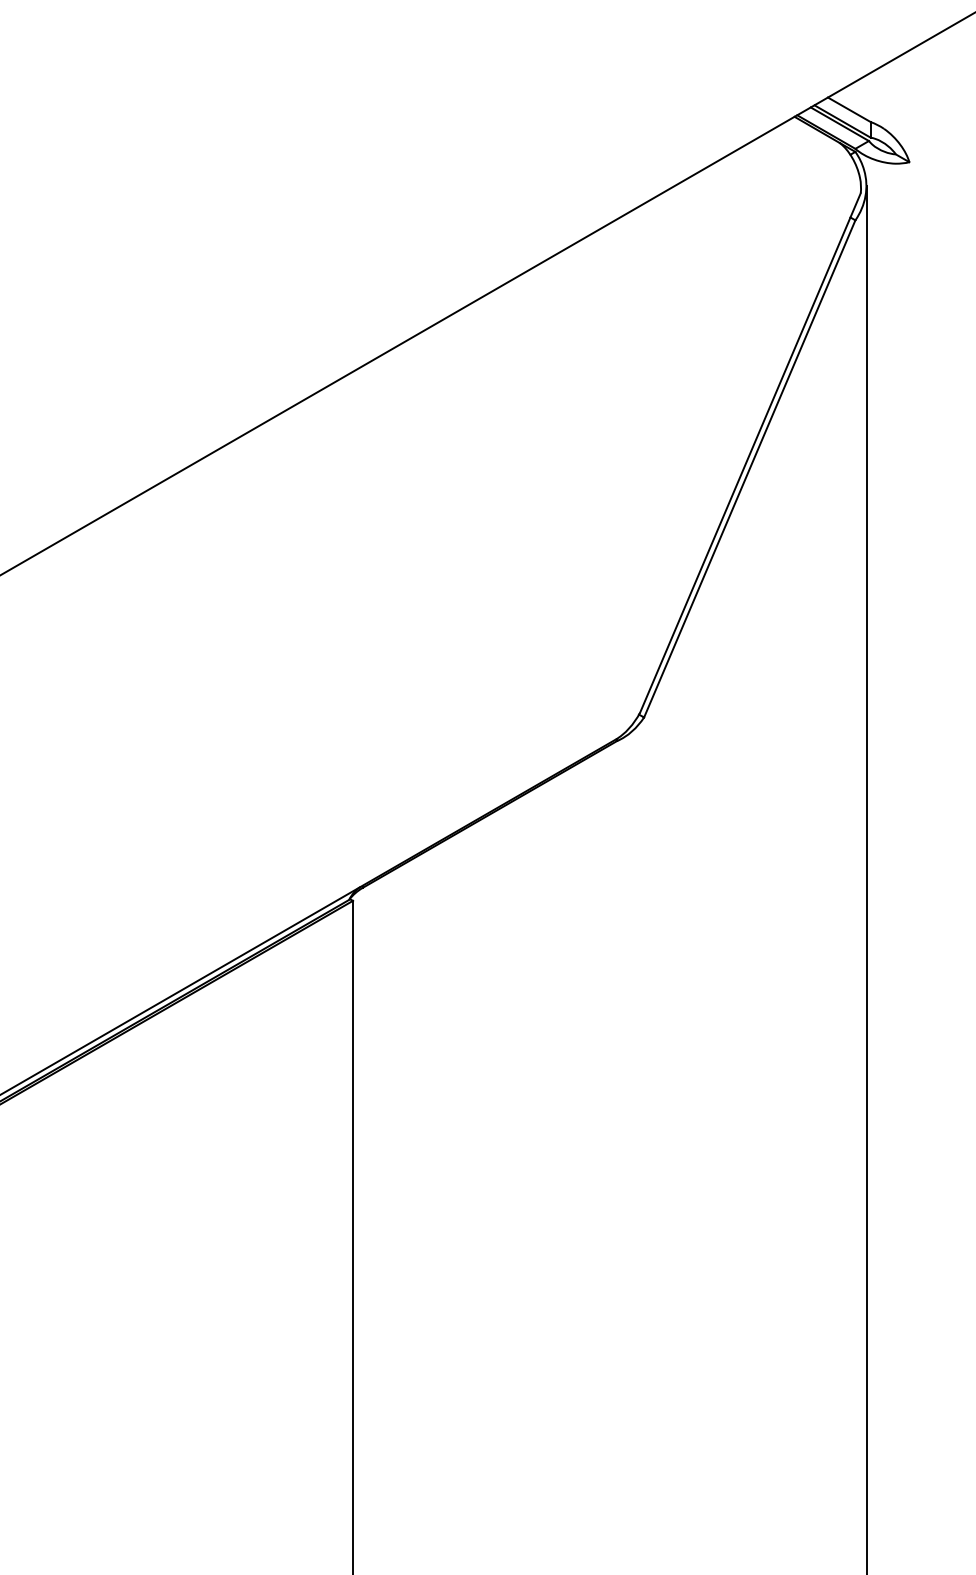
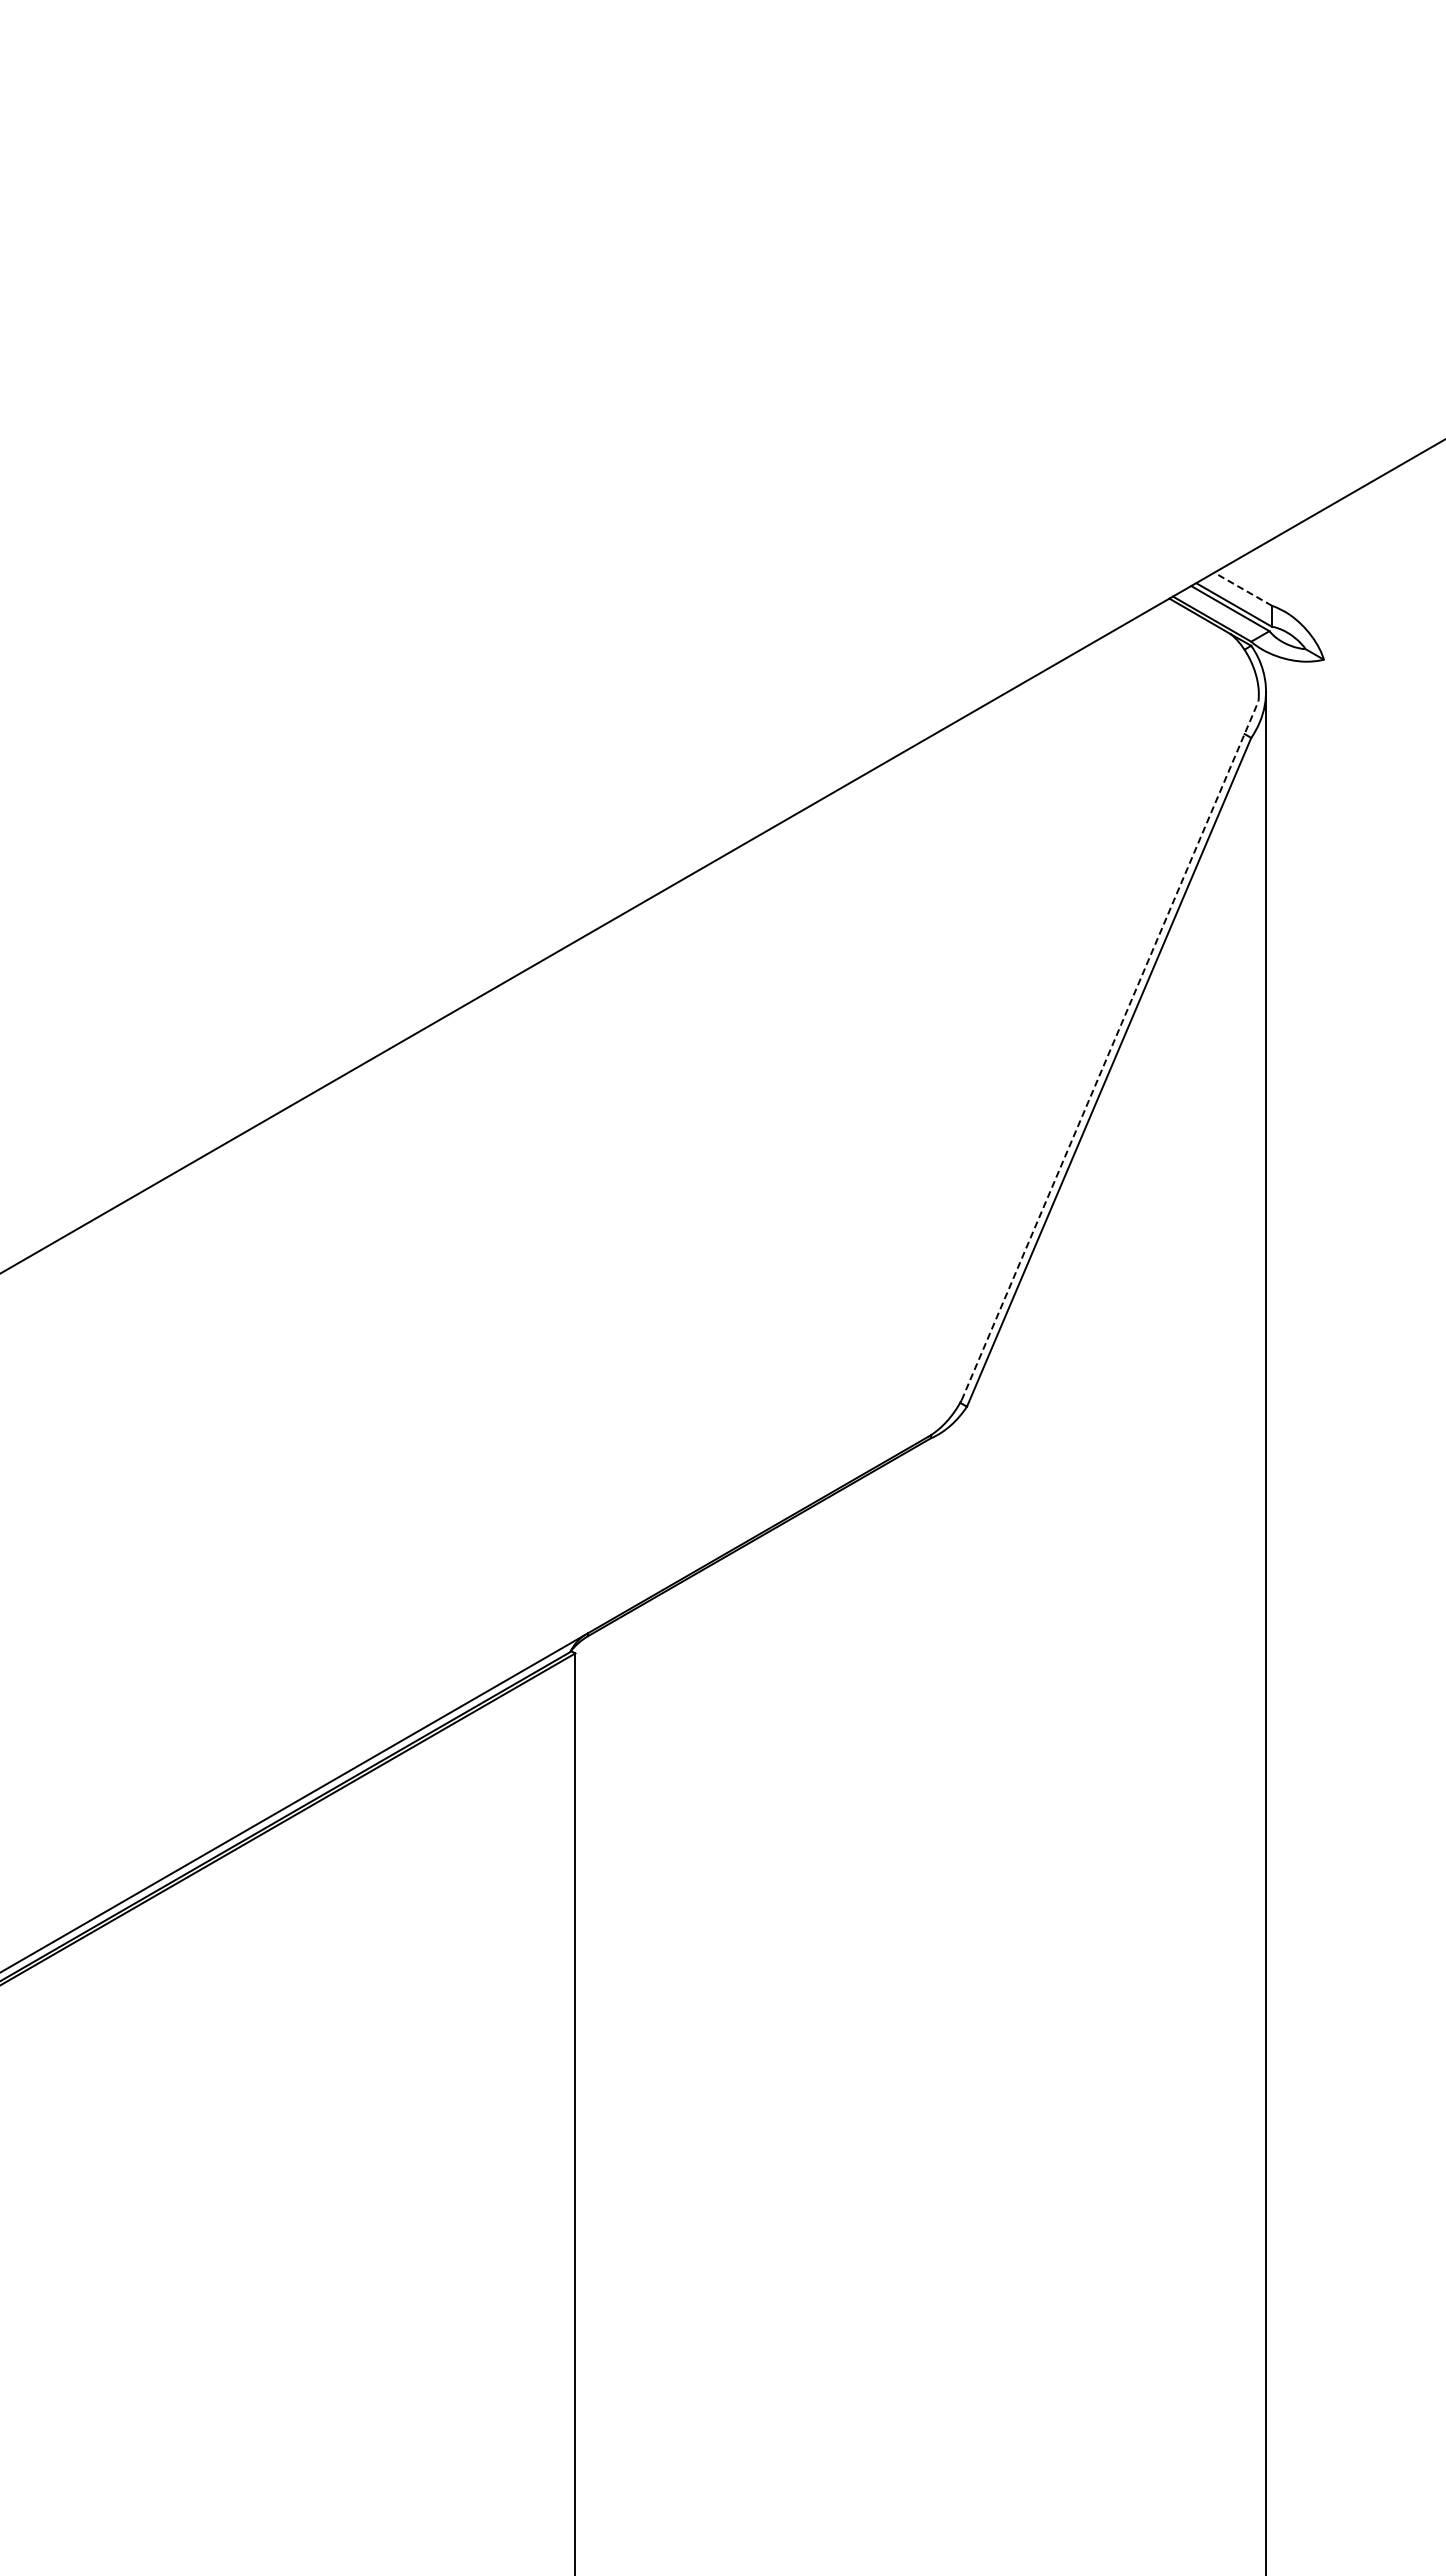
line: (848, 110) -> (1242, 589), solid -> dashed
line: (750, 452) -> (1110, 1050), solid -> dashed

